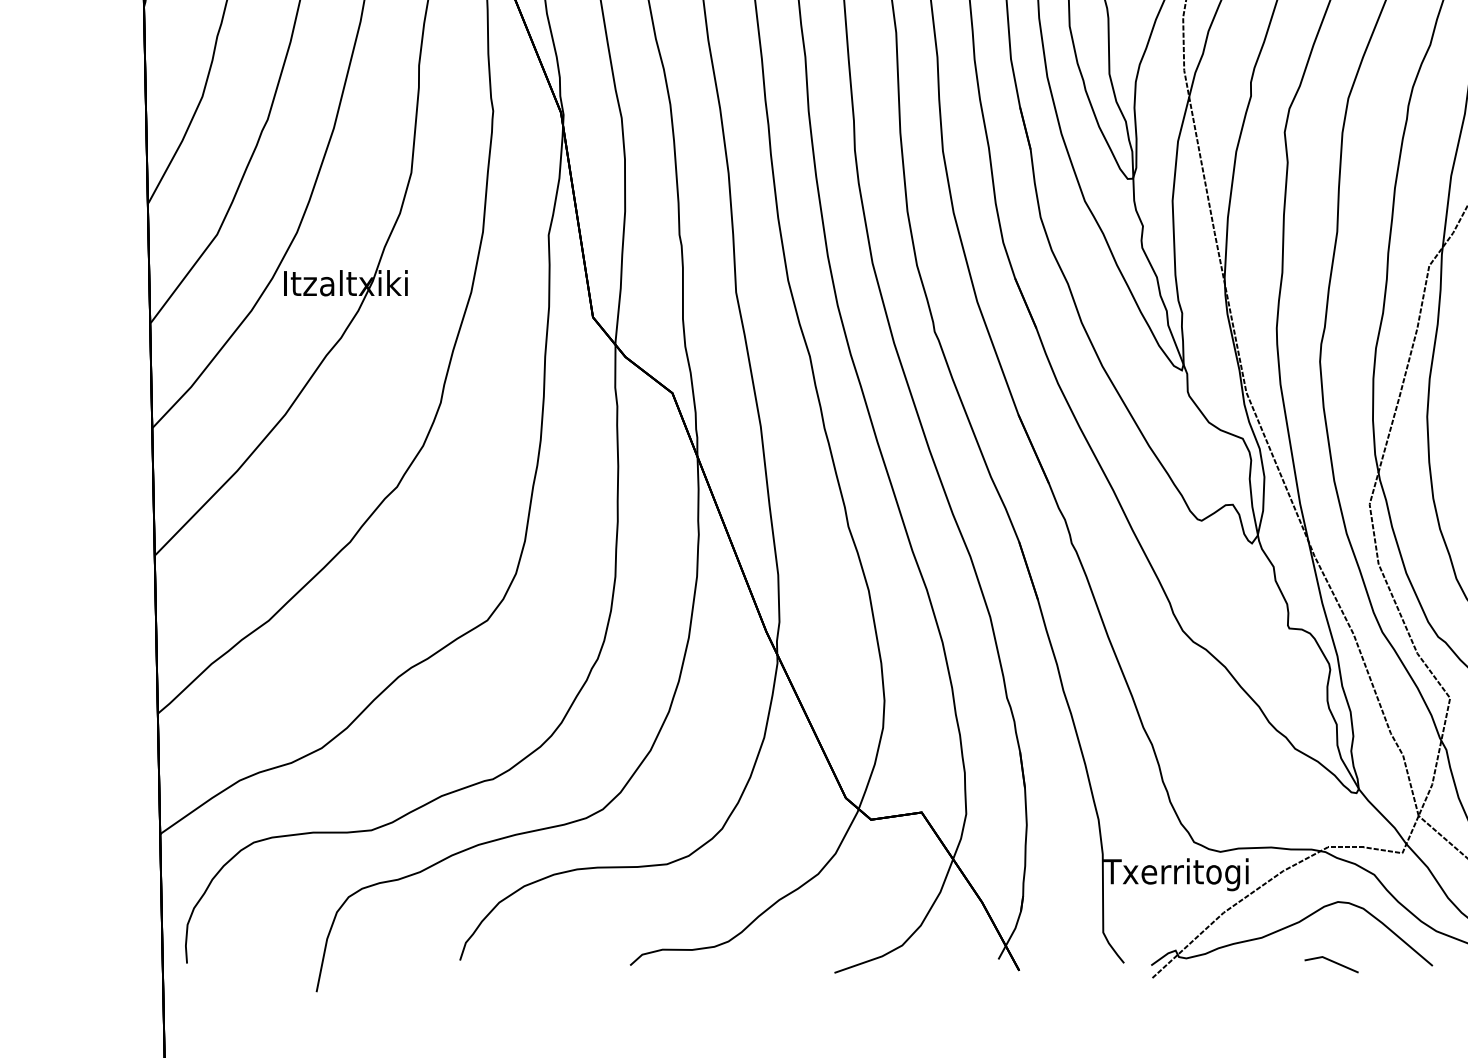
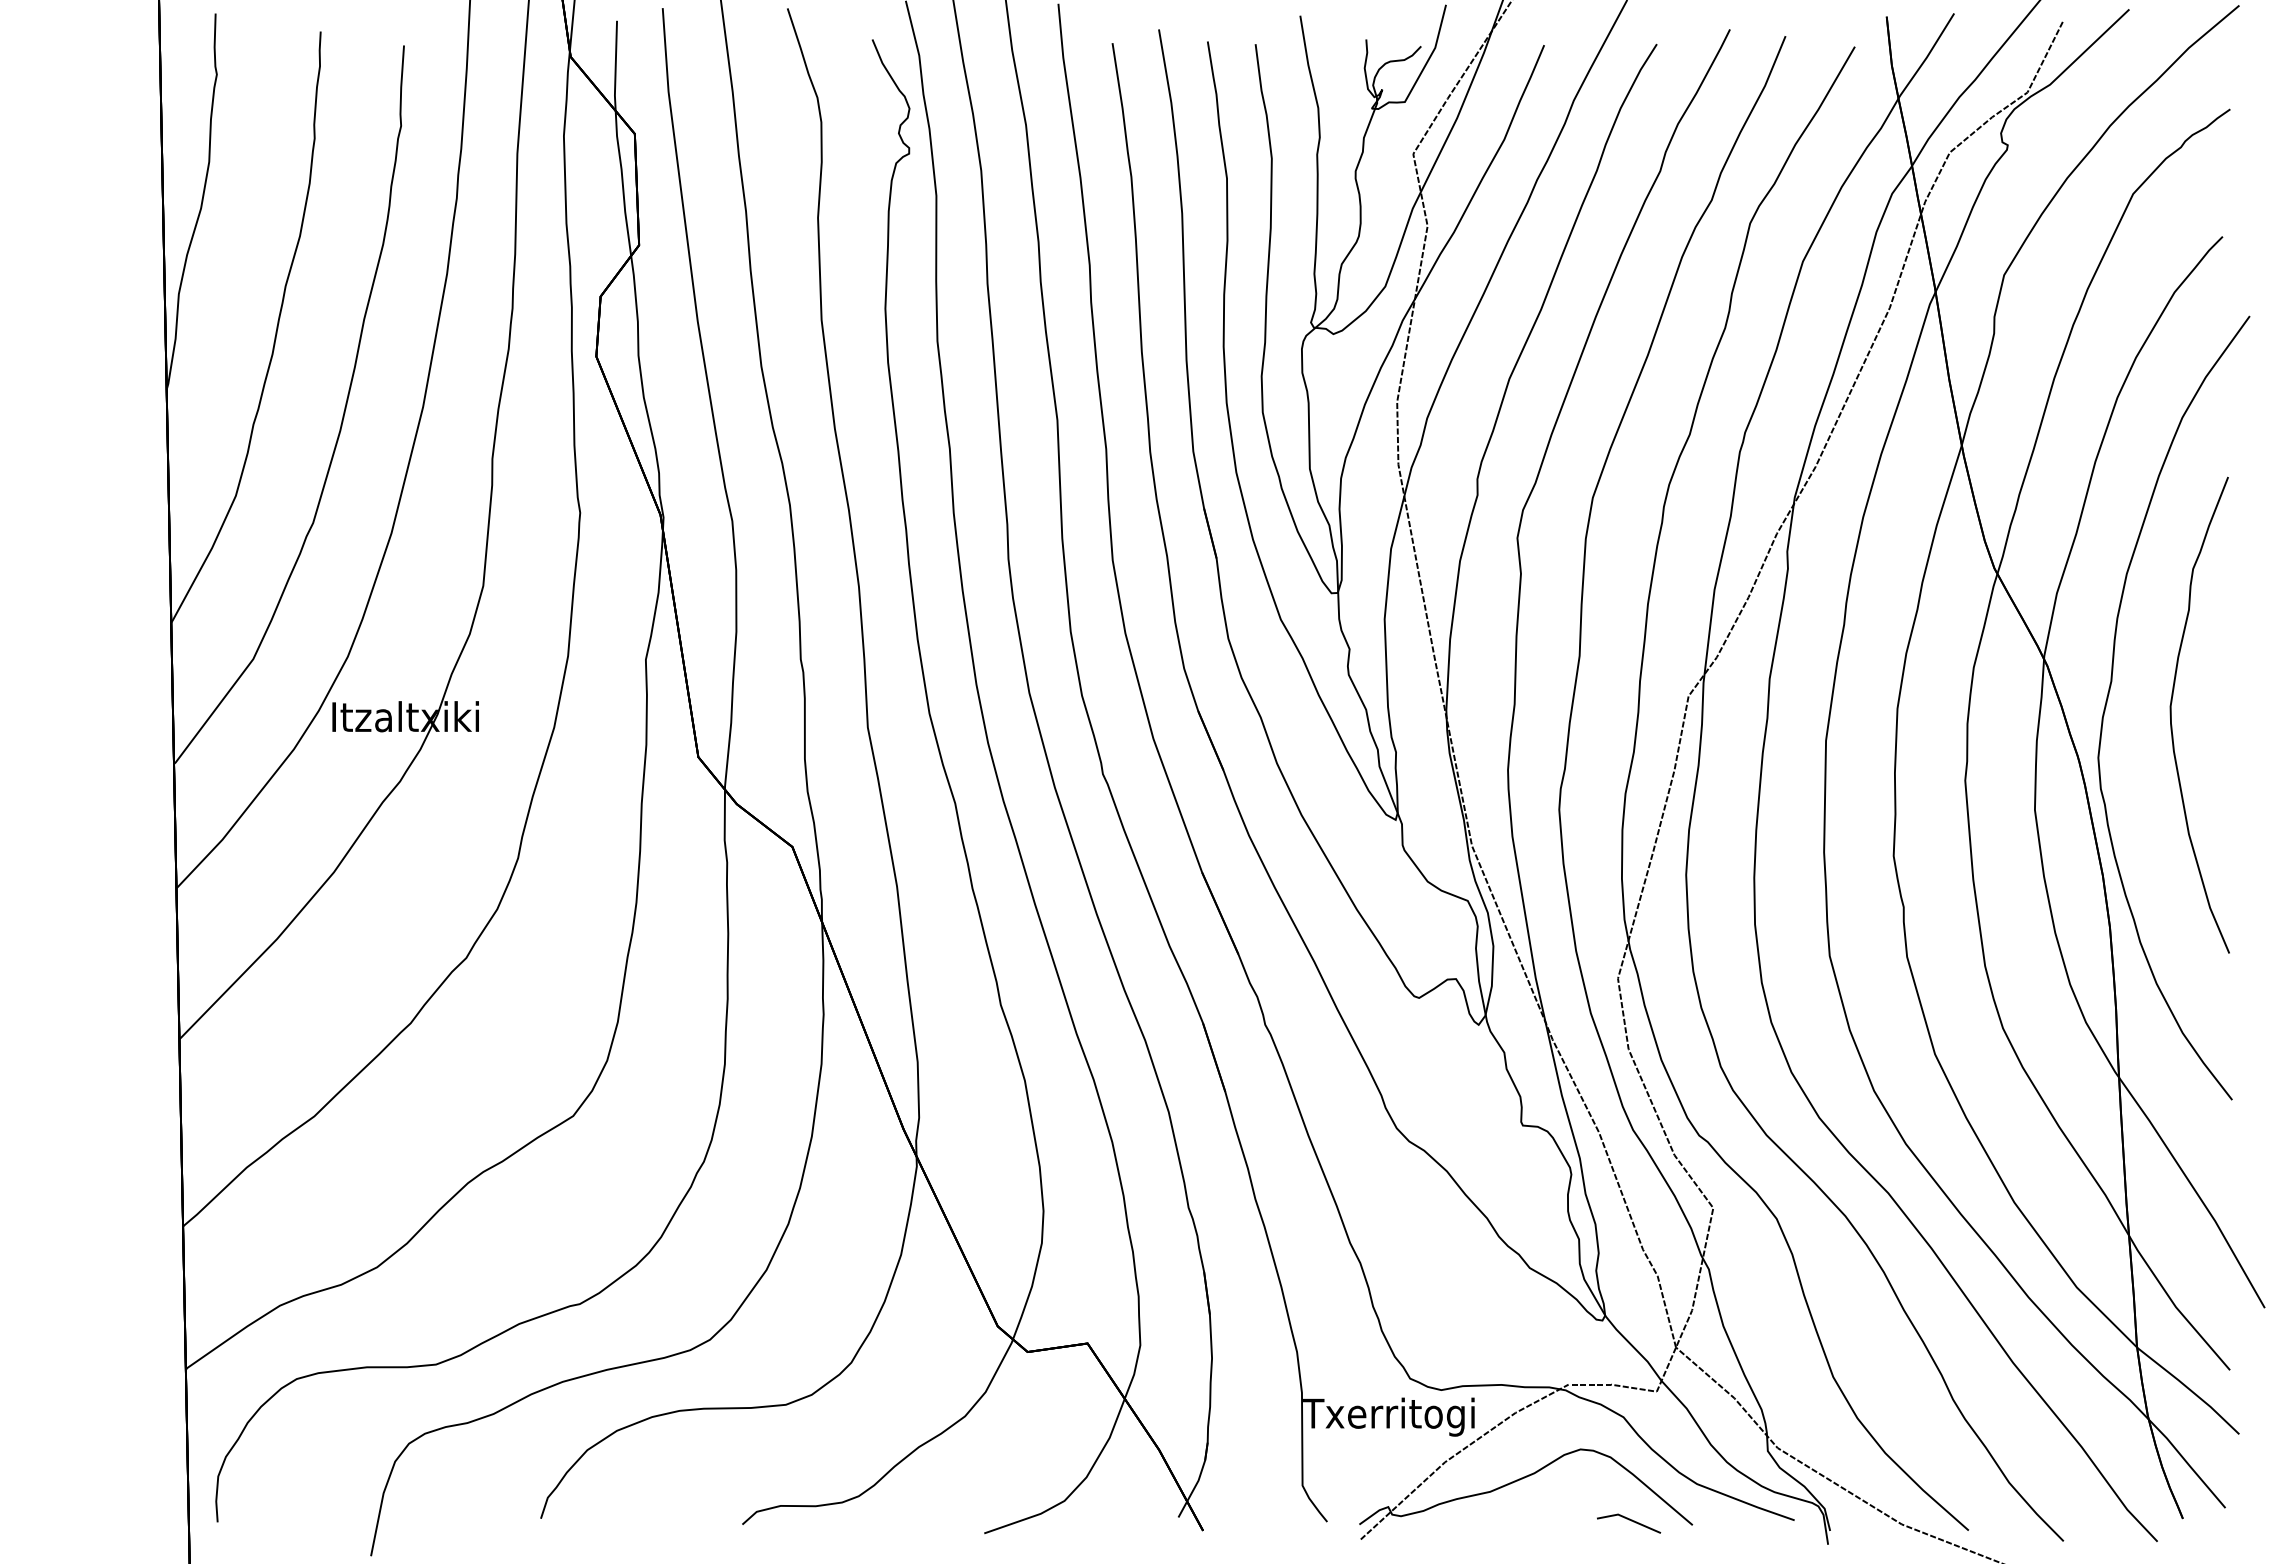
line: (1333, 962) -> (1631, 1521), moved

